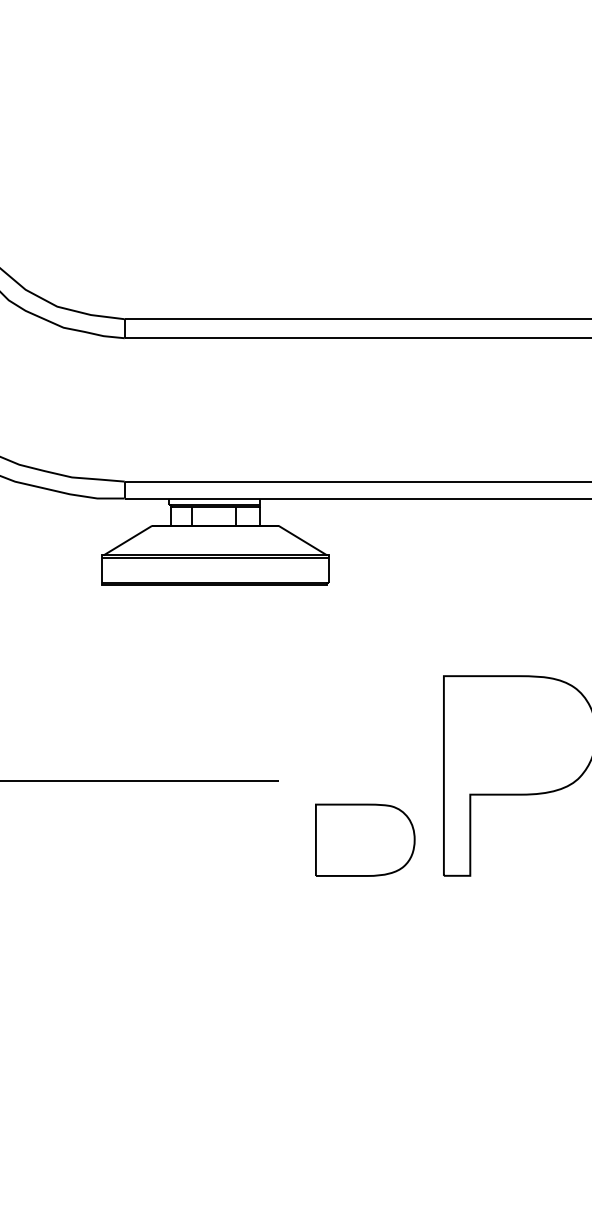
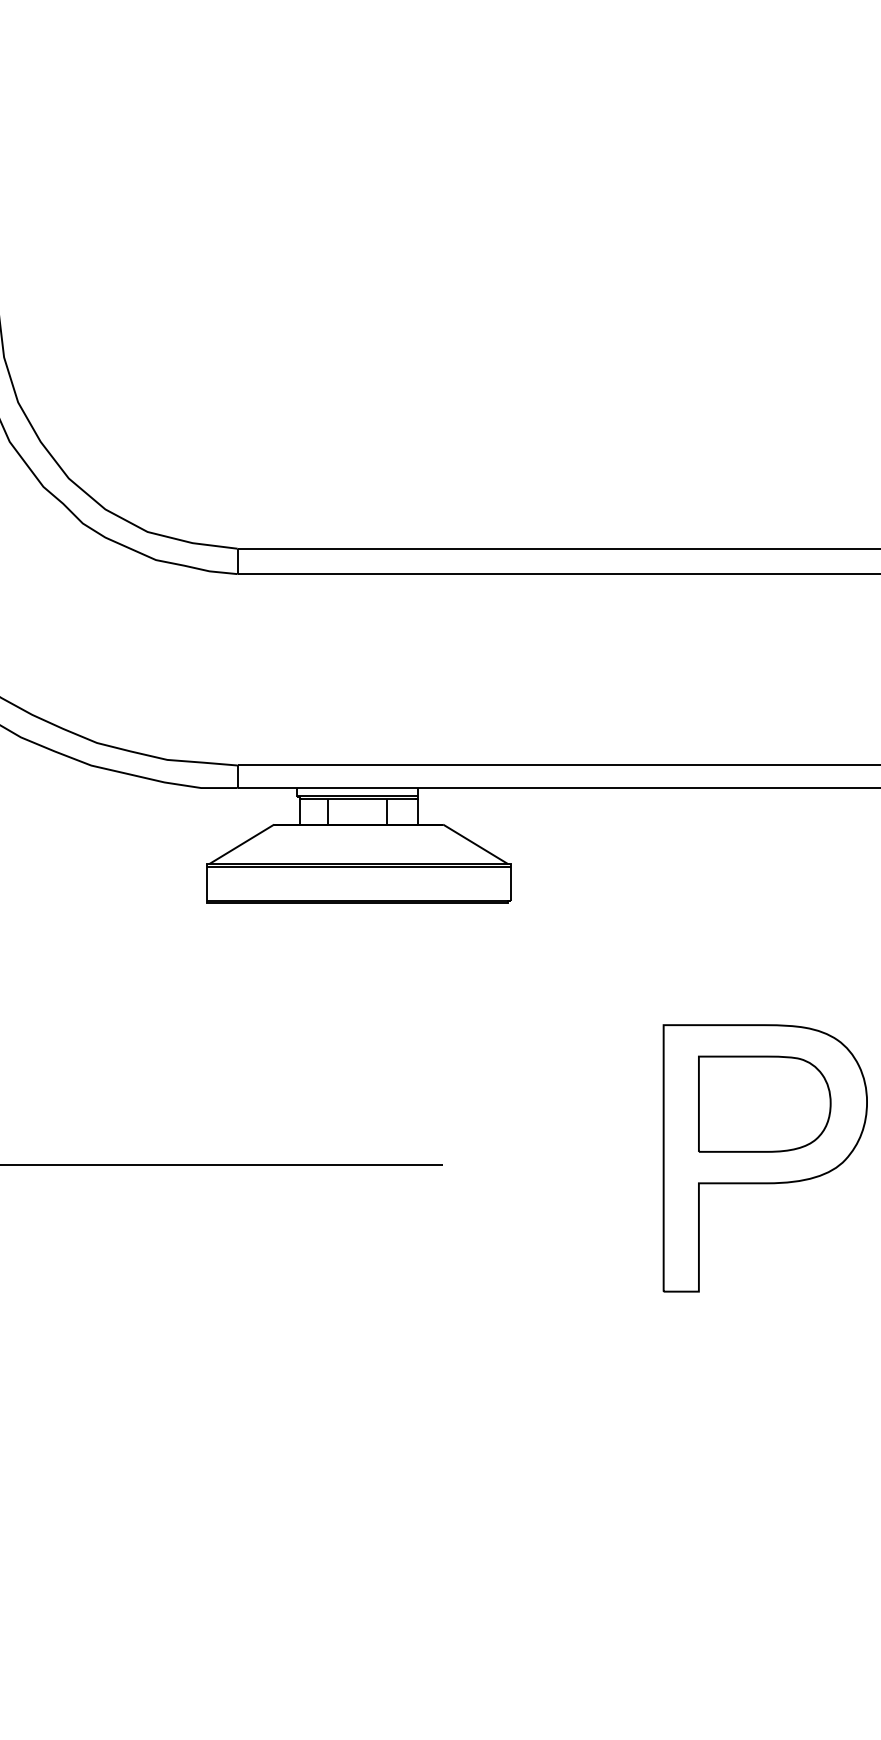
part: (365, 839) -> (764, 1103), moved

